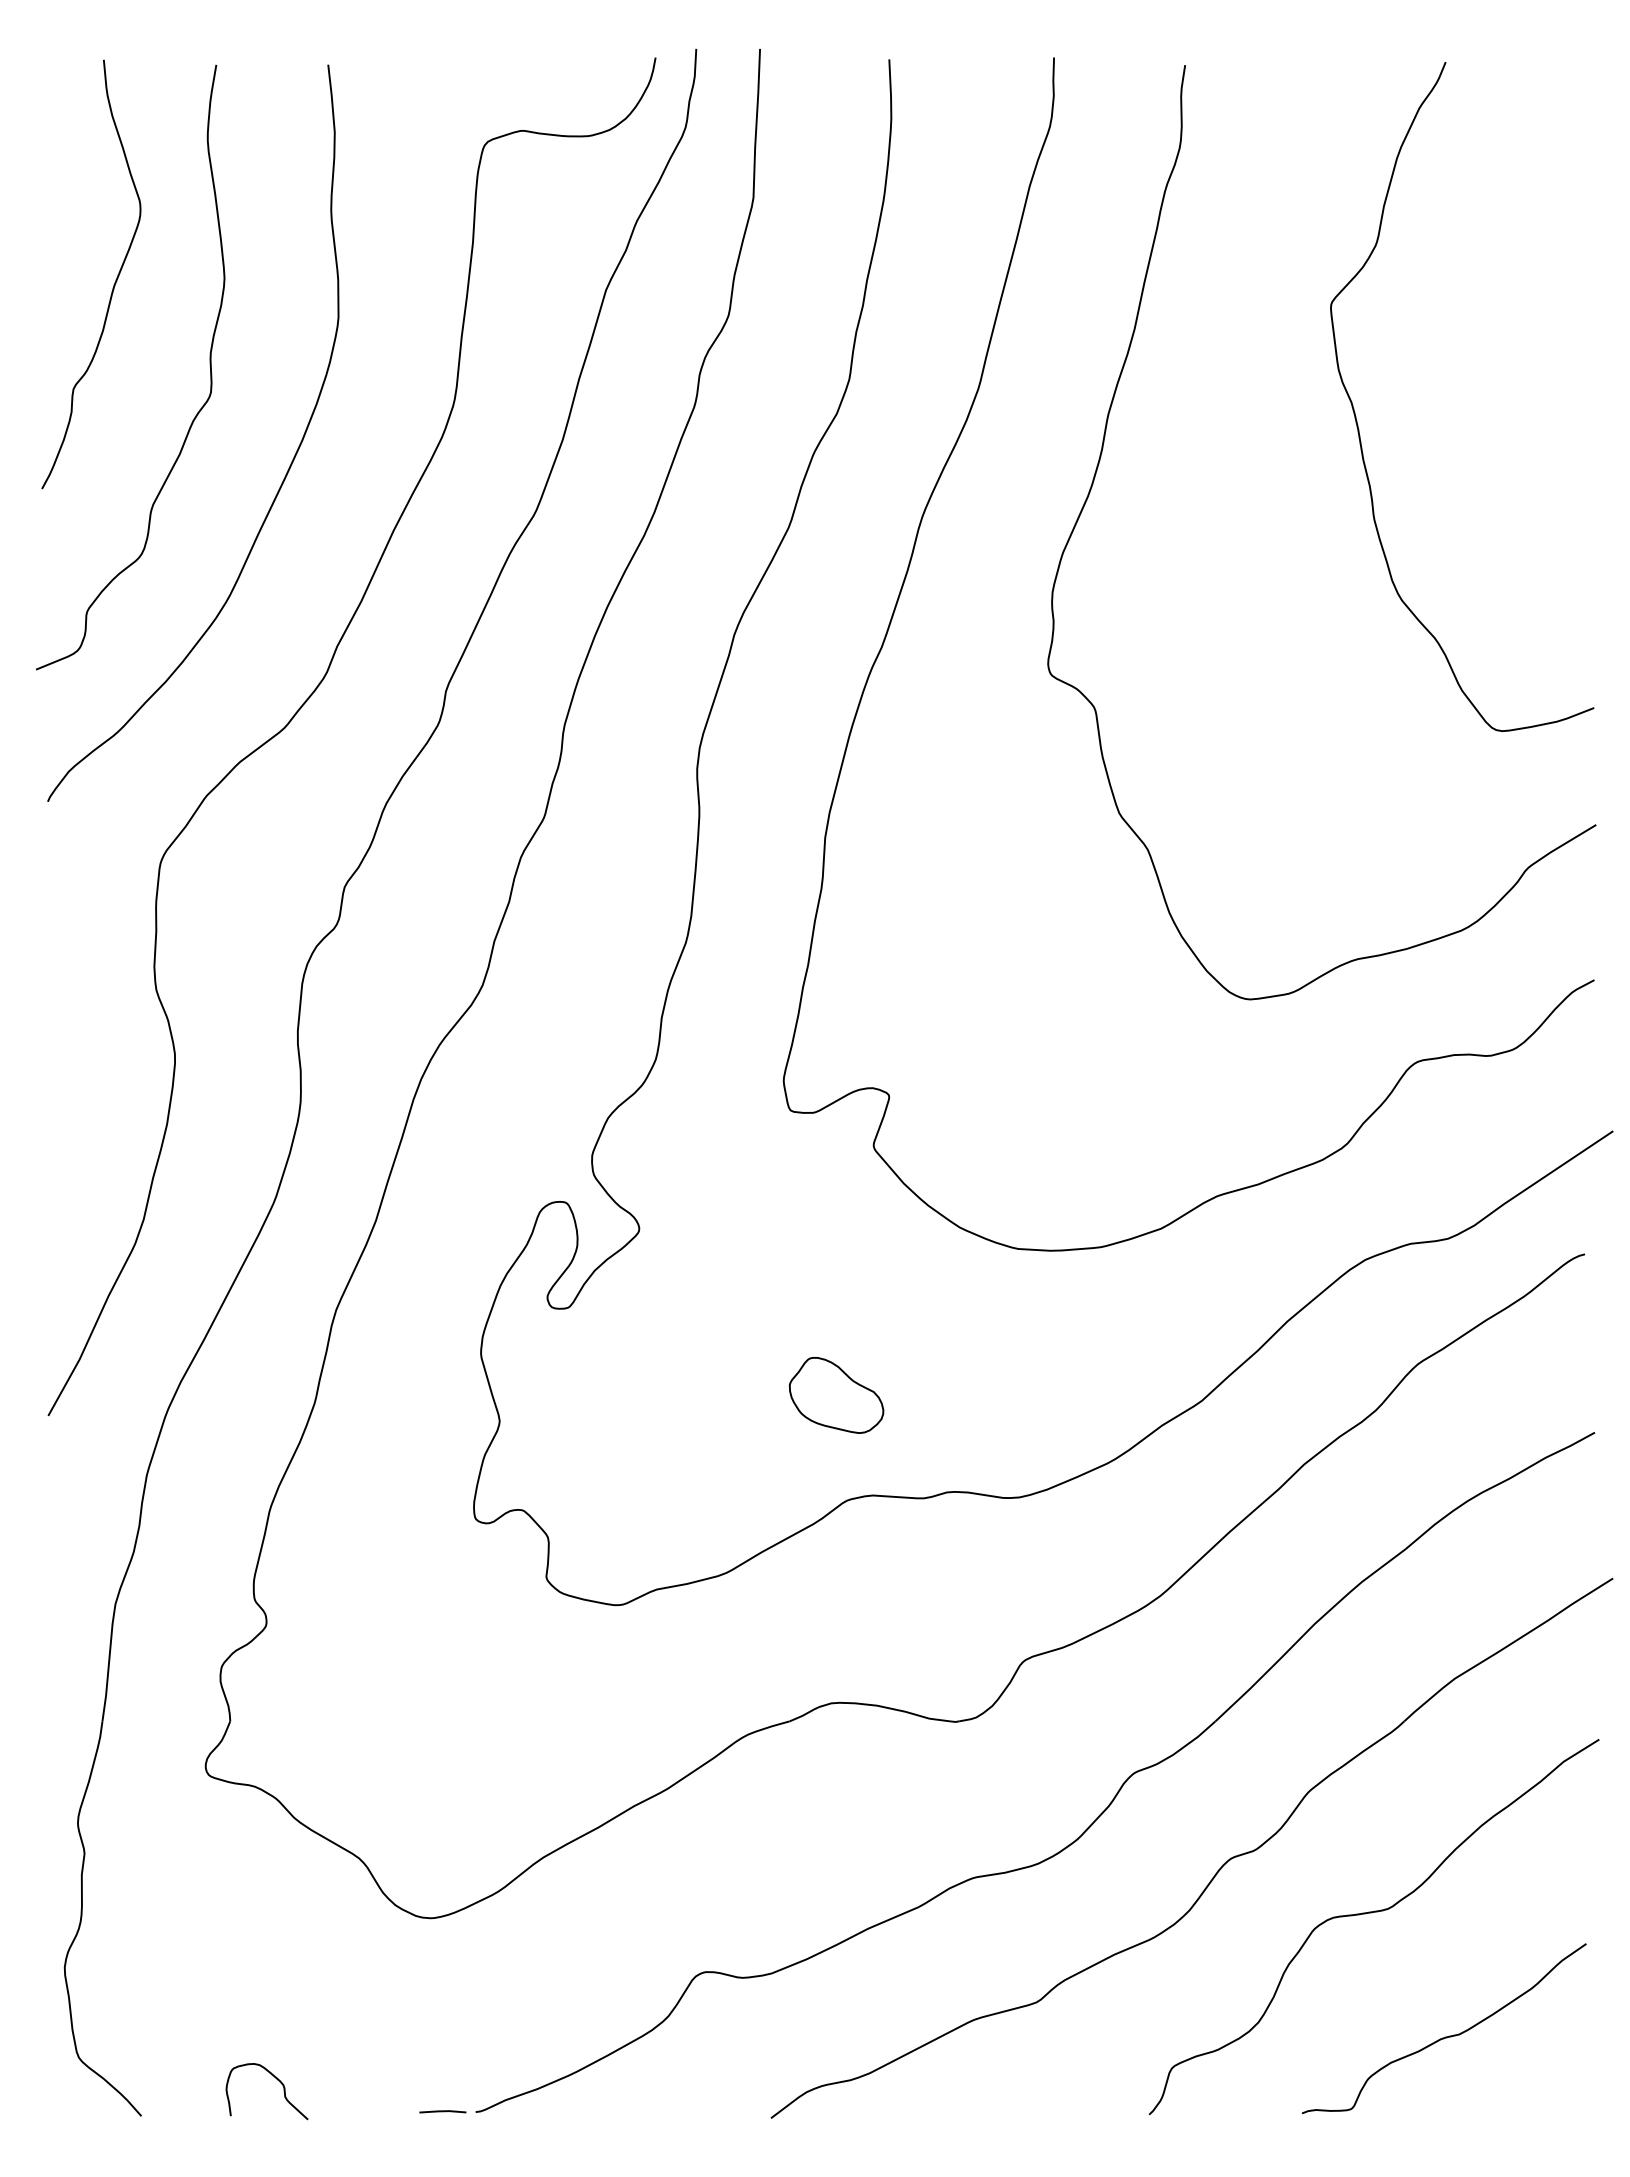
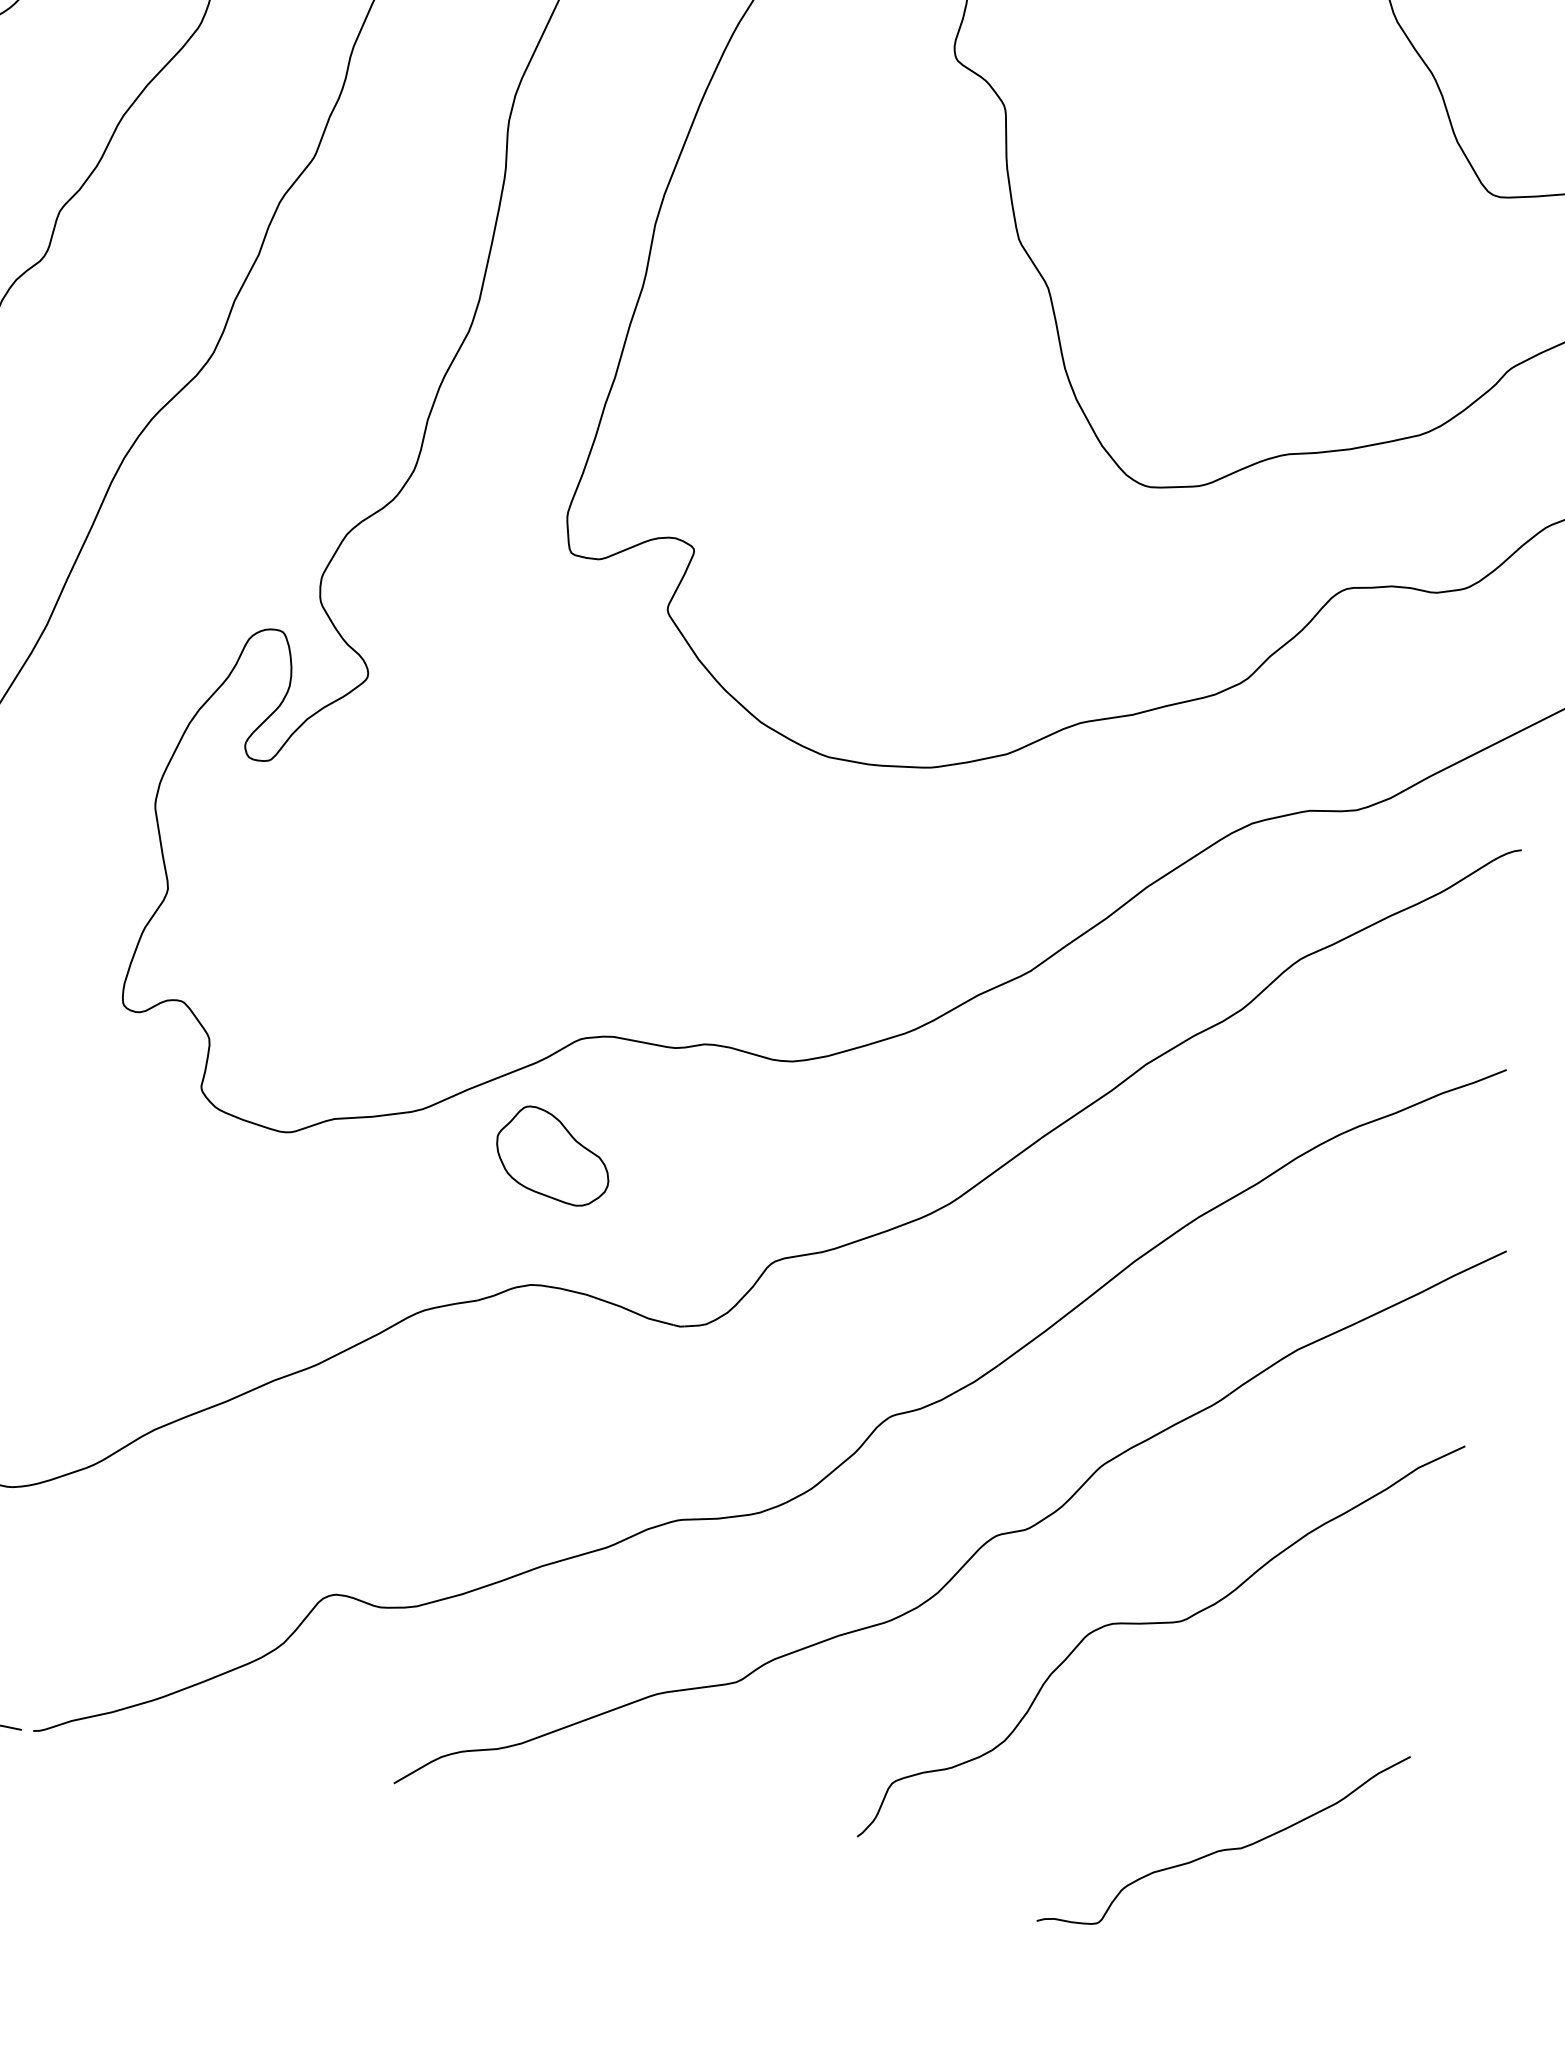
part: (836, 1395) -> (553, 1156), moved
curve: (1445, 2036) -> (1223, 1848), moved

